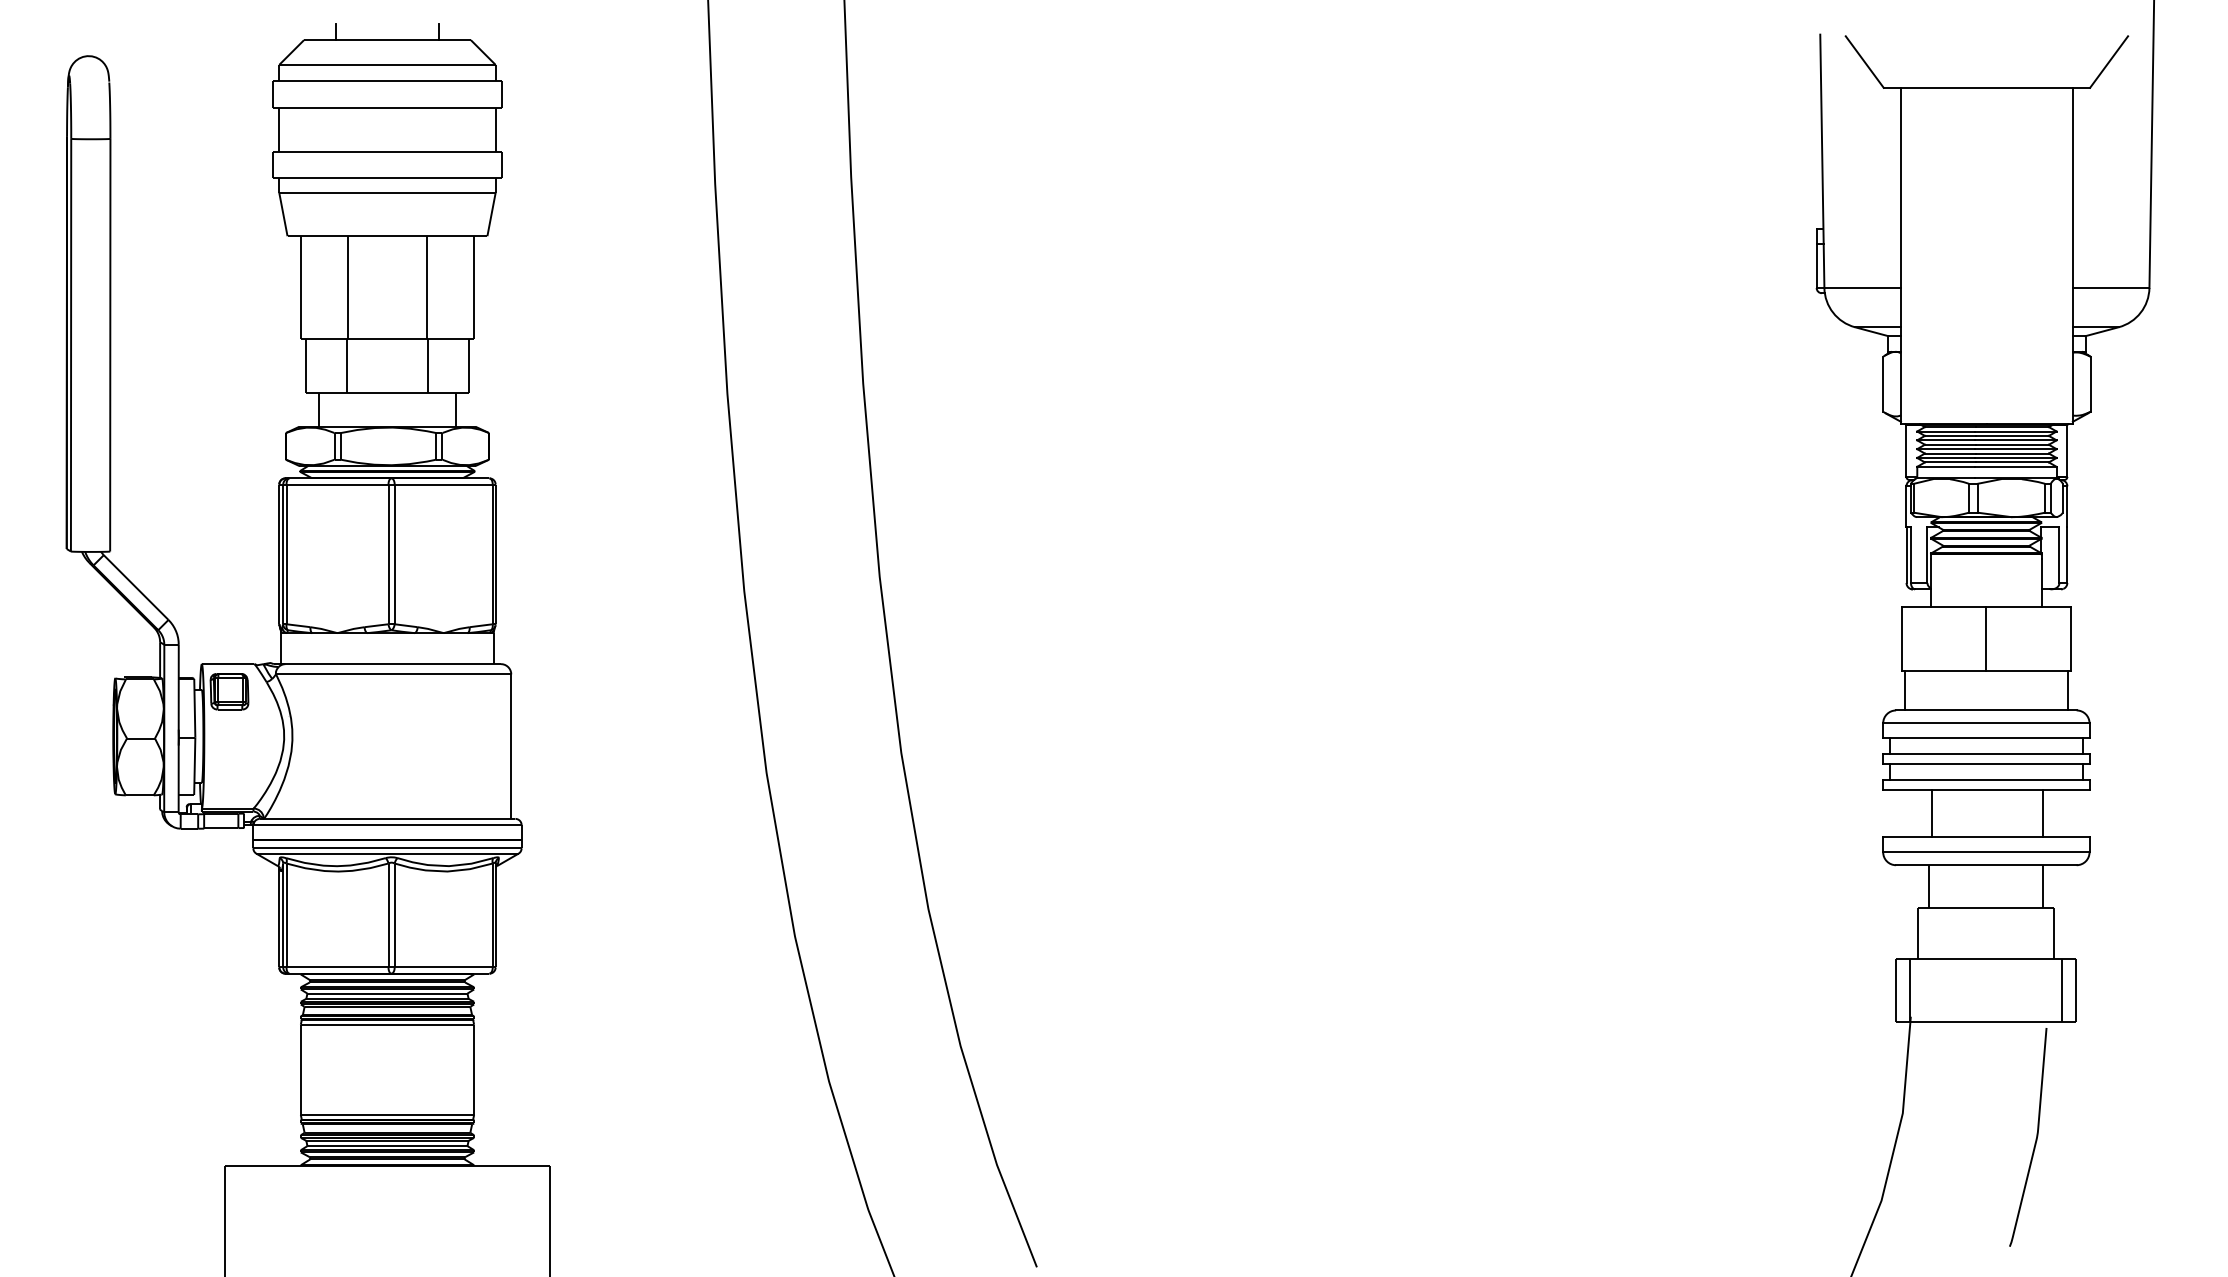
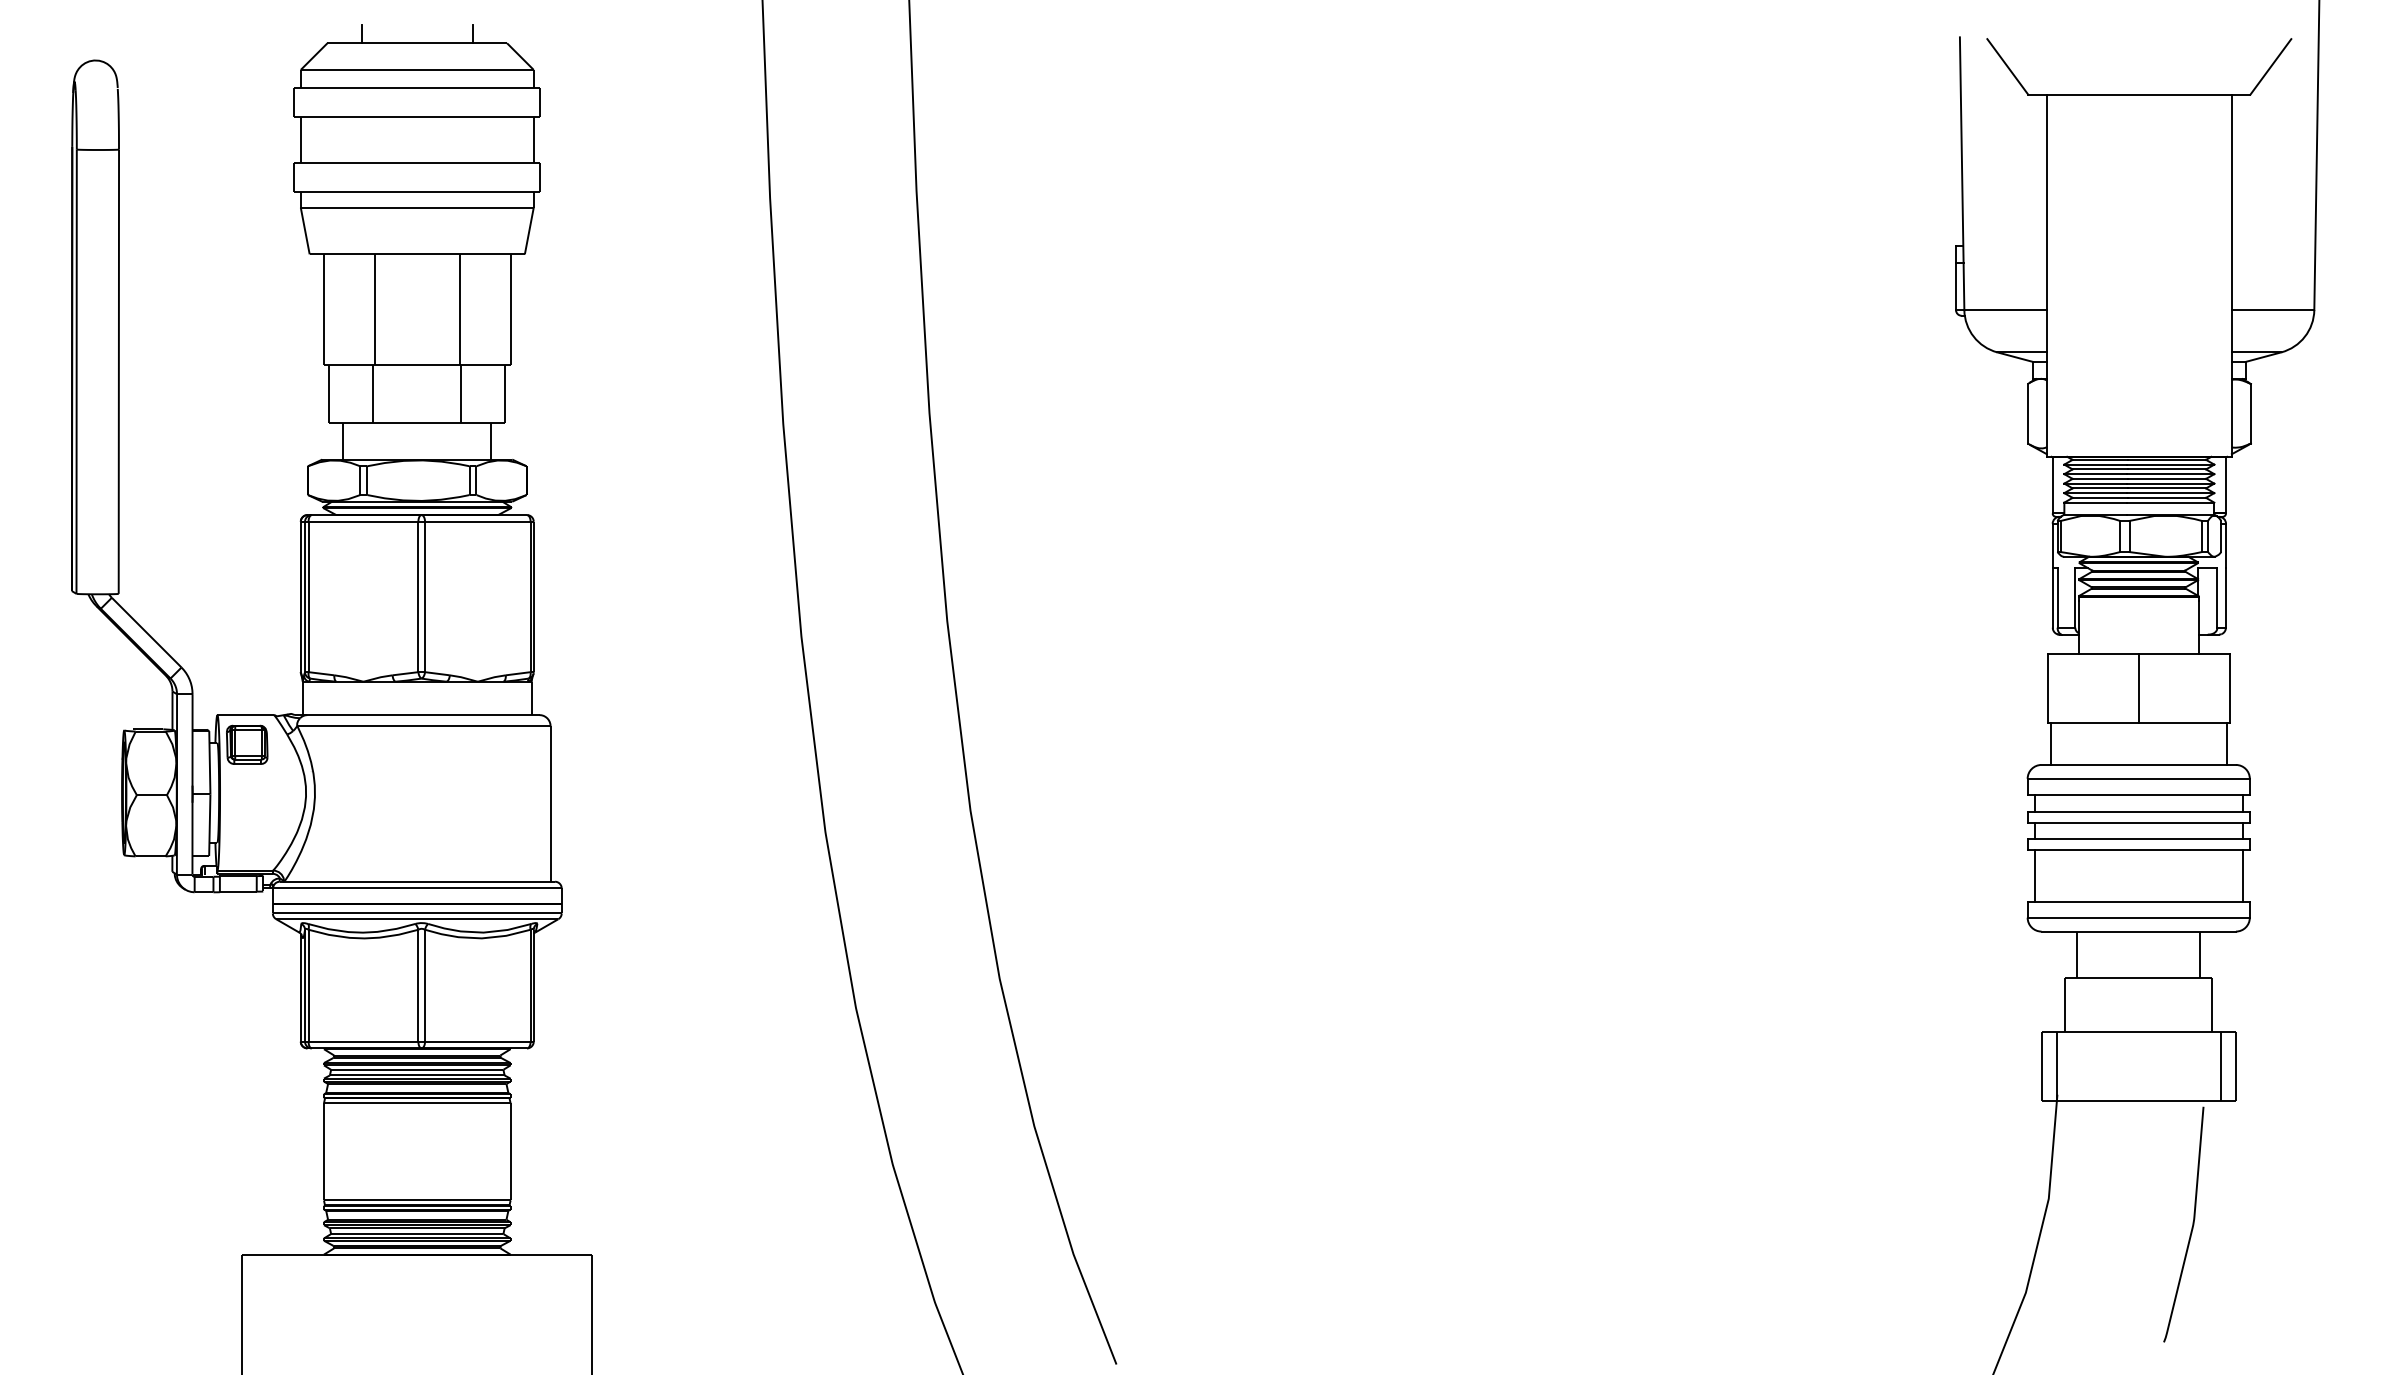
line: (1931, 813) -> (2034, 875), moved
line: (2042, 813) -> (2242, 875), moved

